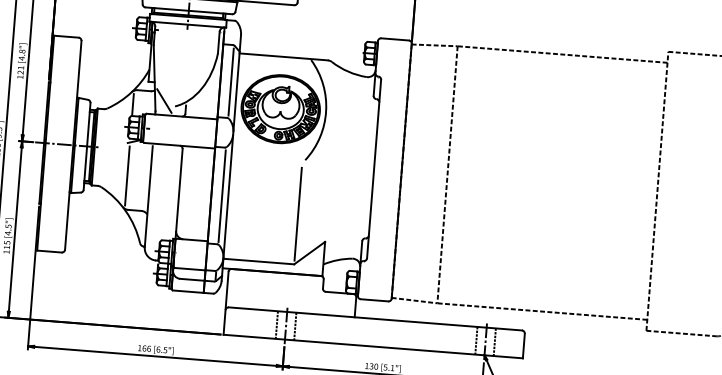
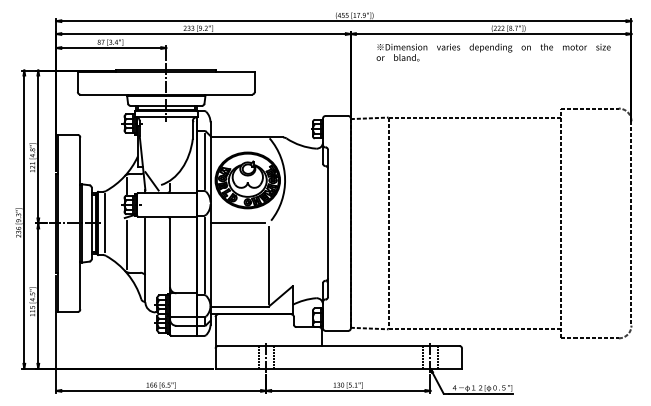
line: (102, 147) -> (104, 223), added
line: (264, 160) -> (237, 223), added

